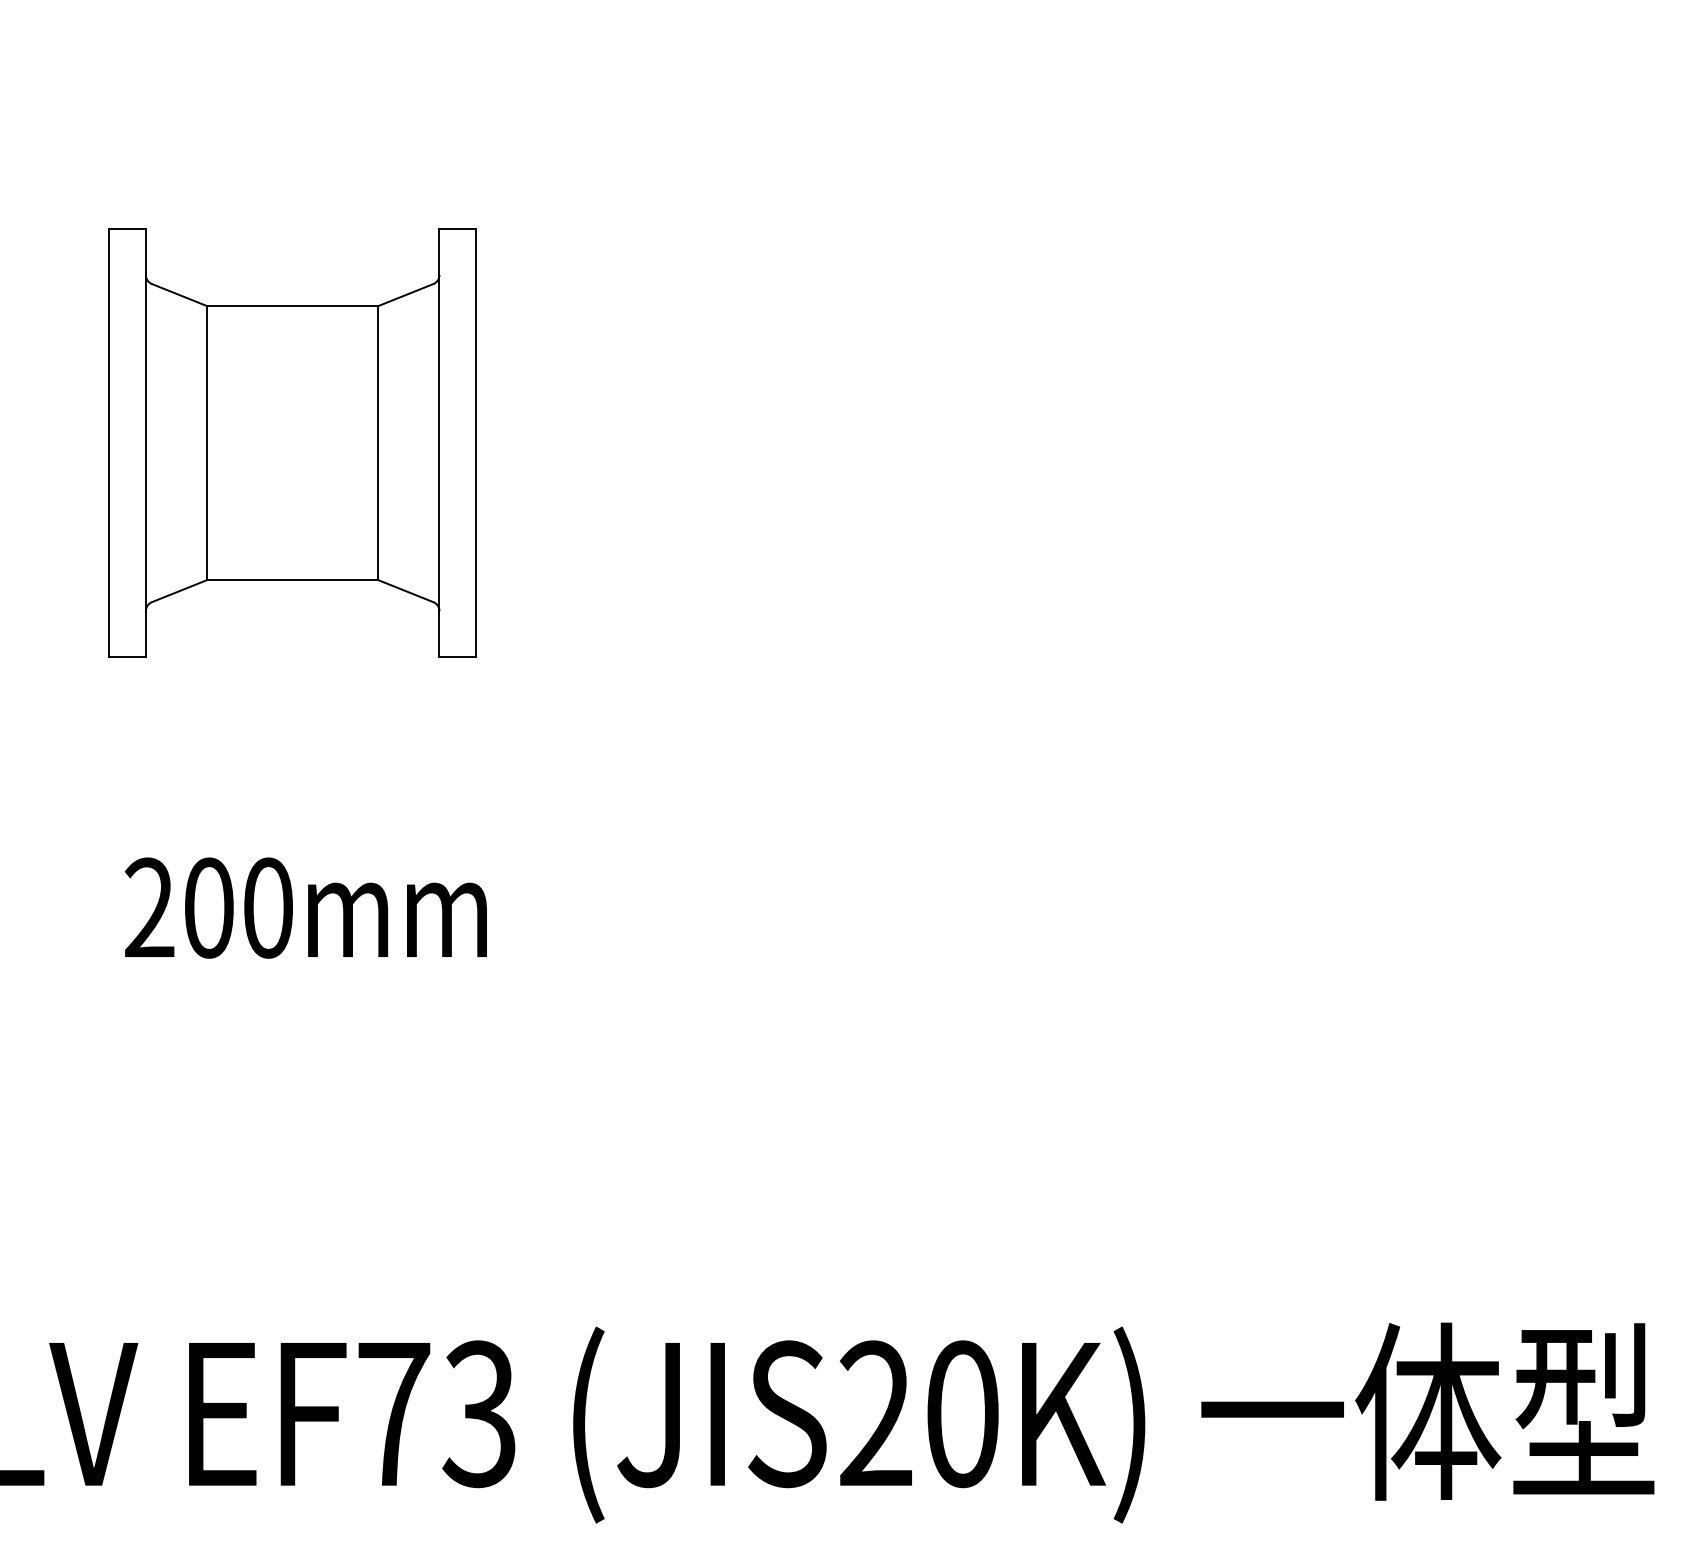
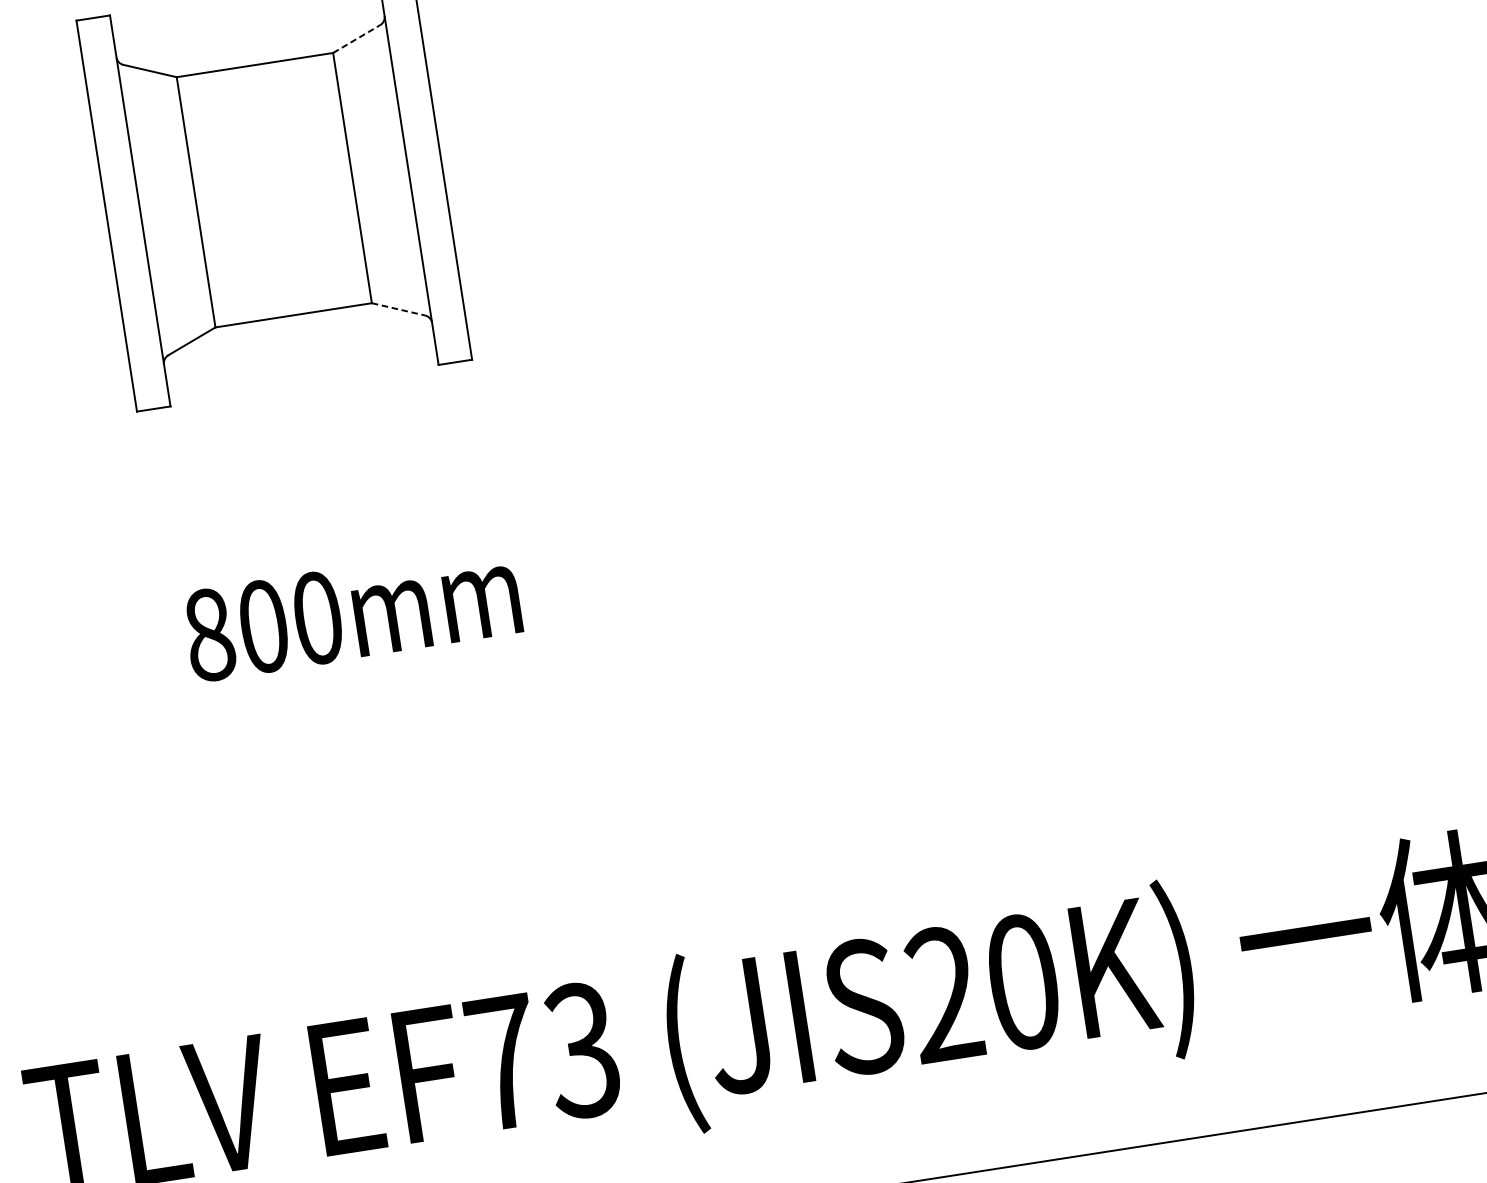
line: (405, 295) -> (356, 39), solid -> dashed
line: (405, 591) -> (398, 309), solid -> dashed
text: (149, 907) -> (209, 634), 200mm -> 800mm

